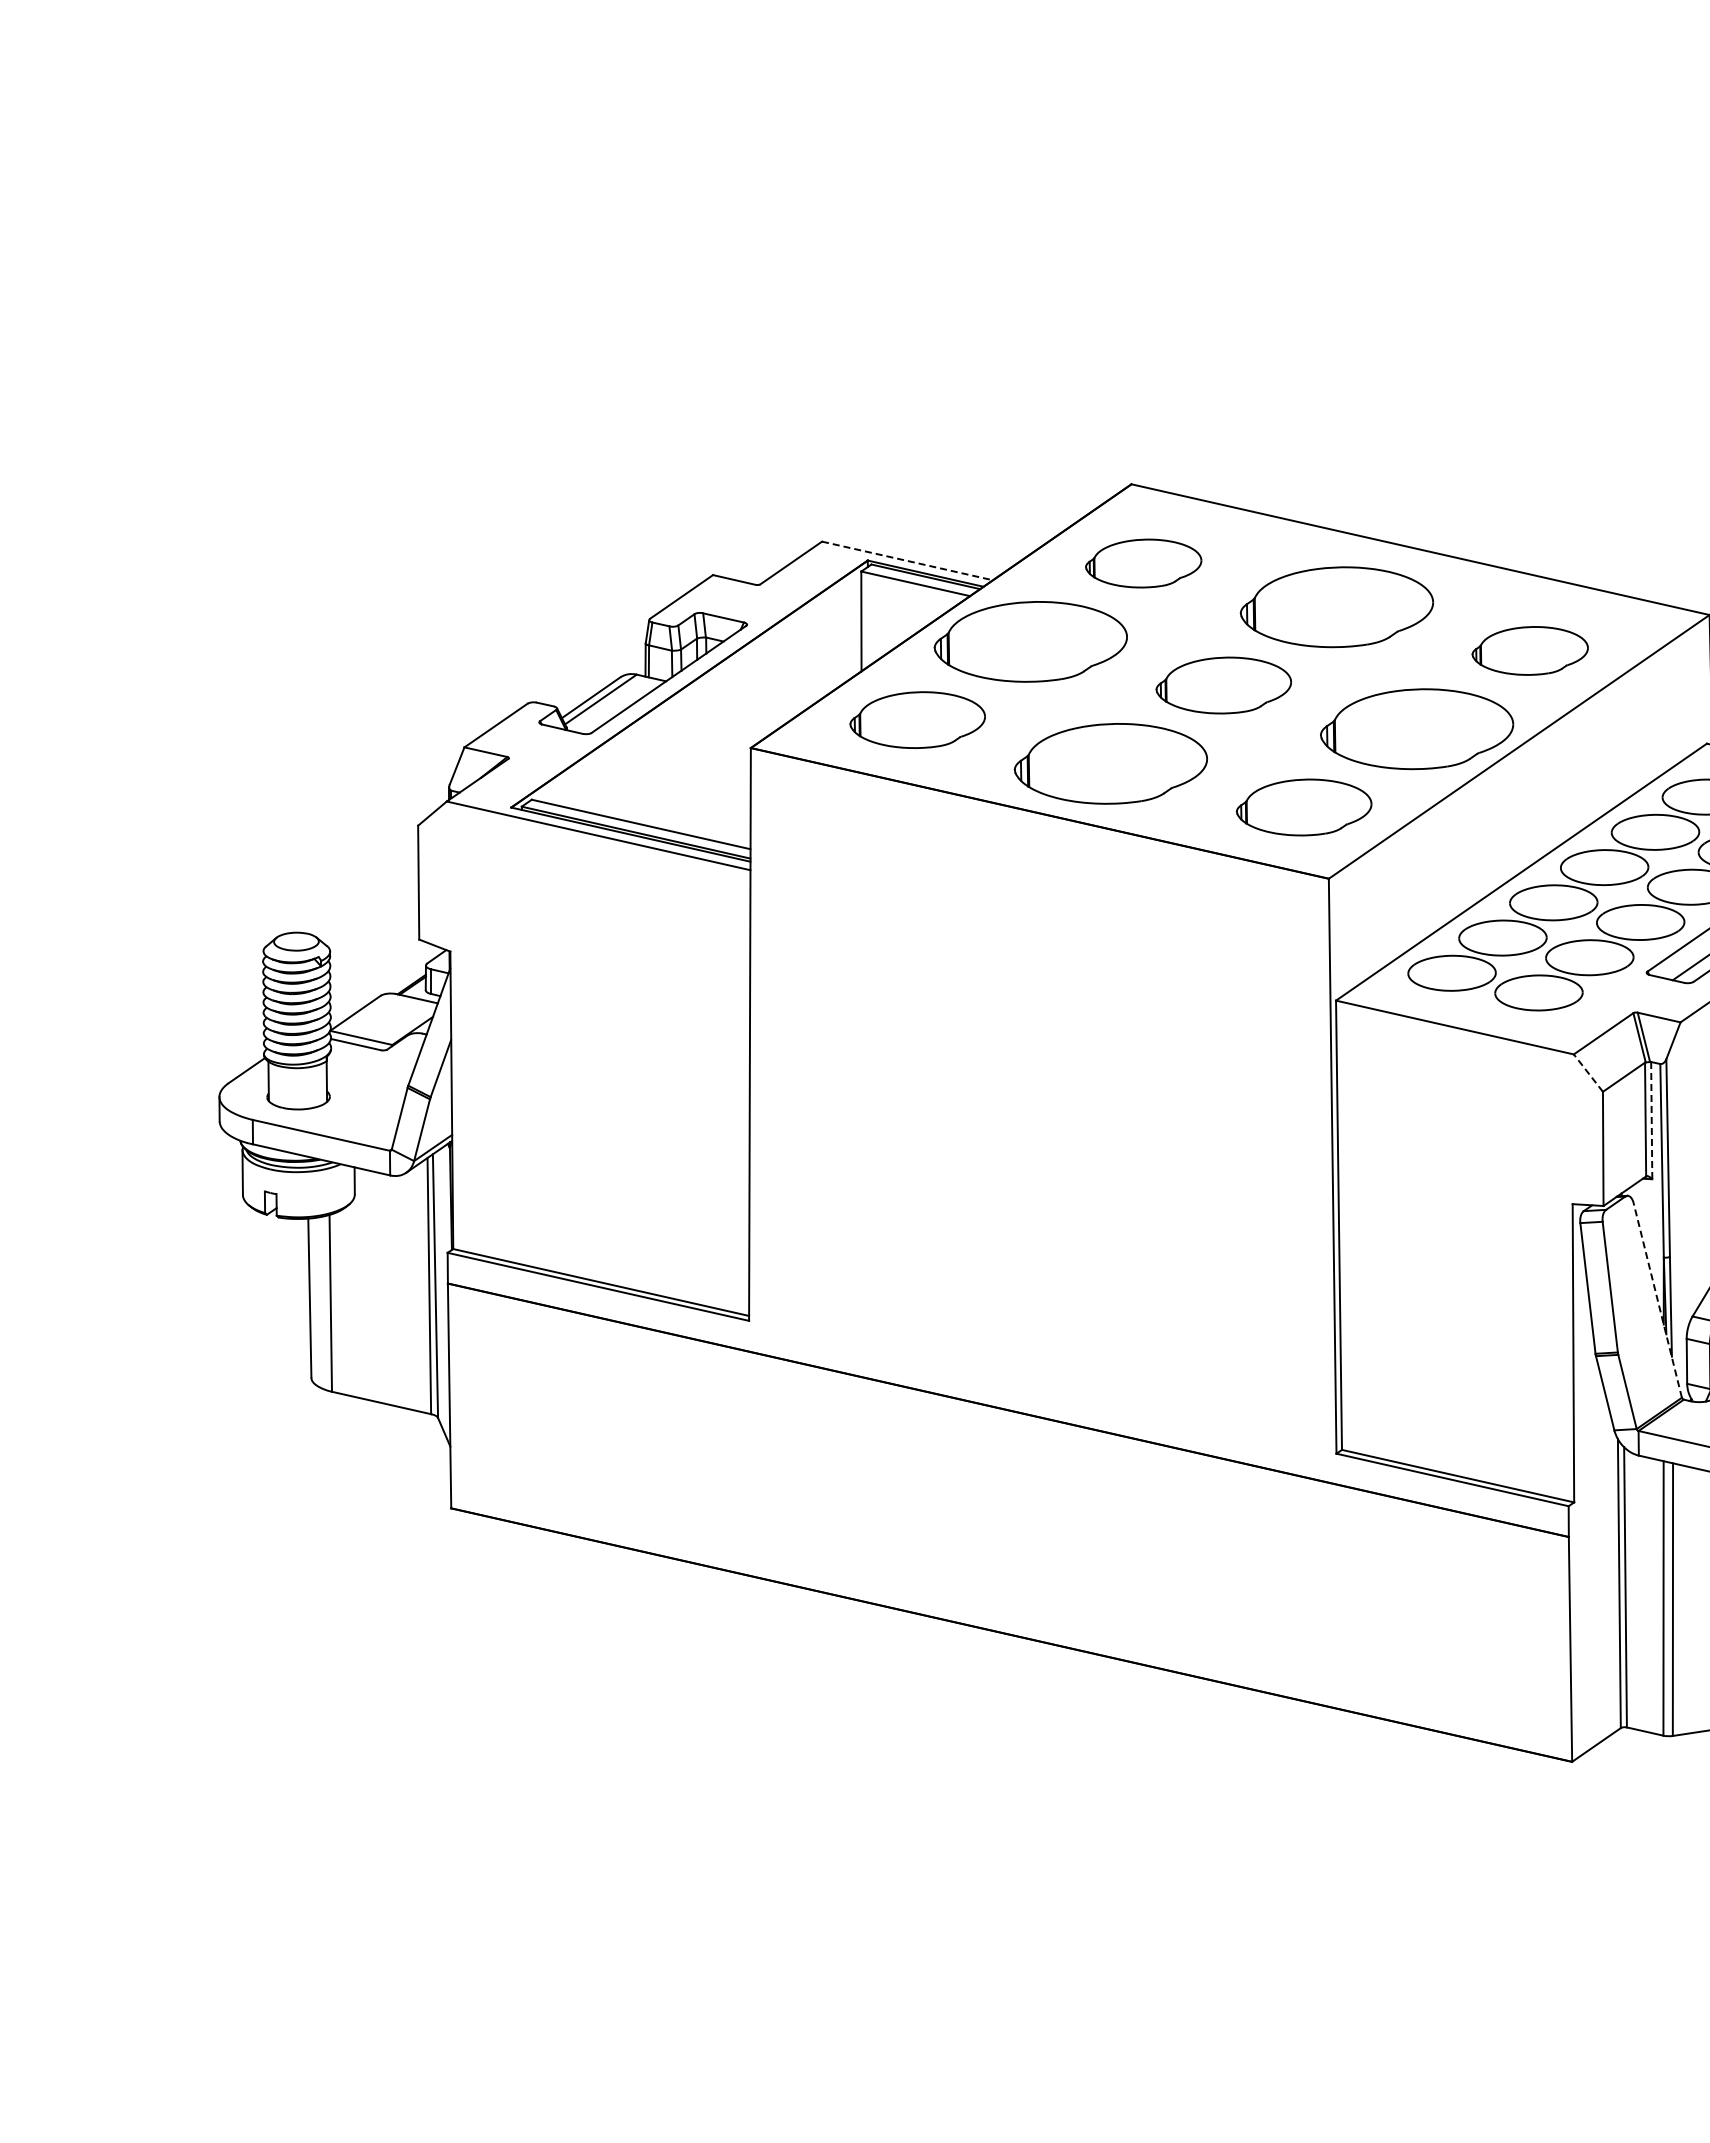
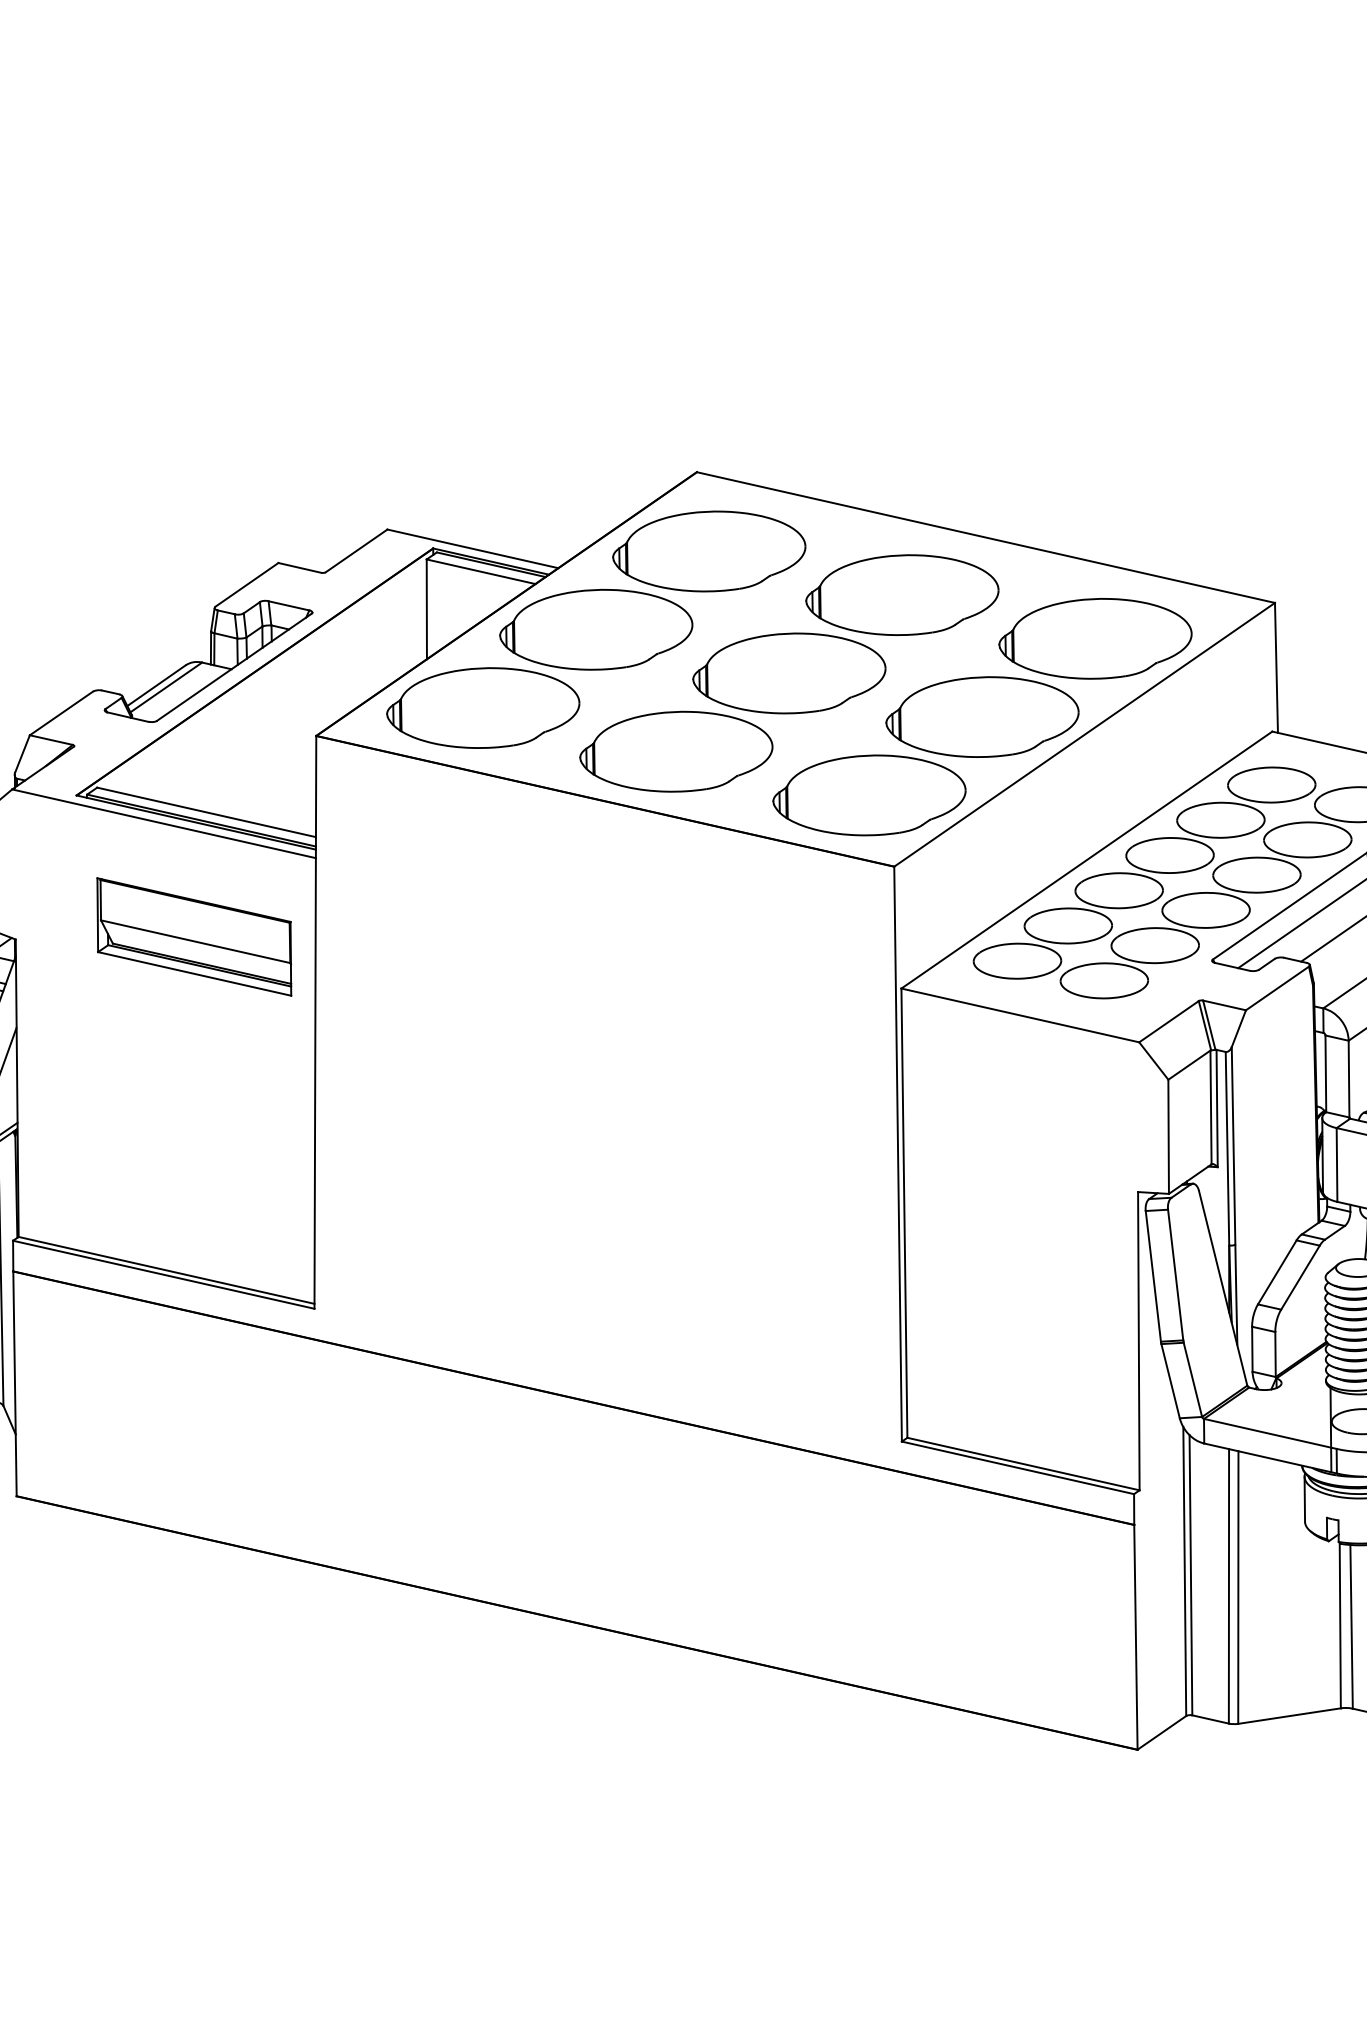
line: (907, 560) -> (472, 548), dashed -> solid
part: (1143, 563) -> (708, 551), size x1.67
part: (1530, 650) -> (1095, 638), size x1.67
part: (1223, 685) -> (788, 673), size x1.43
part: (917, 719) -> (482, 707), size x1.43
part: (1304, 807) -> (869, 795), size x1.43
part: (628, 948) -> (193, 936), added
line: (1588, 1073) -> (1153, 1061), dashed -> solid
line: (1651, 1120) -> (1216, 1108), dashed -> solid
line: (1657, 1299) -> (1222, 1287), dashed -> solid

